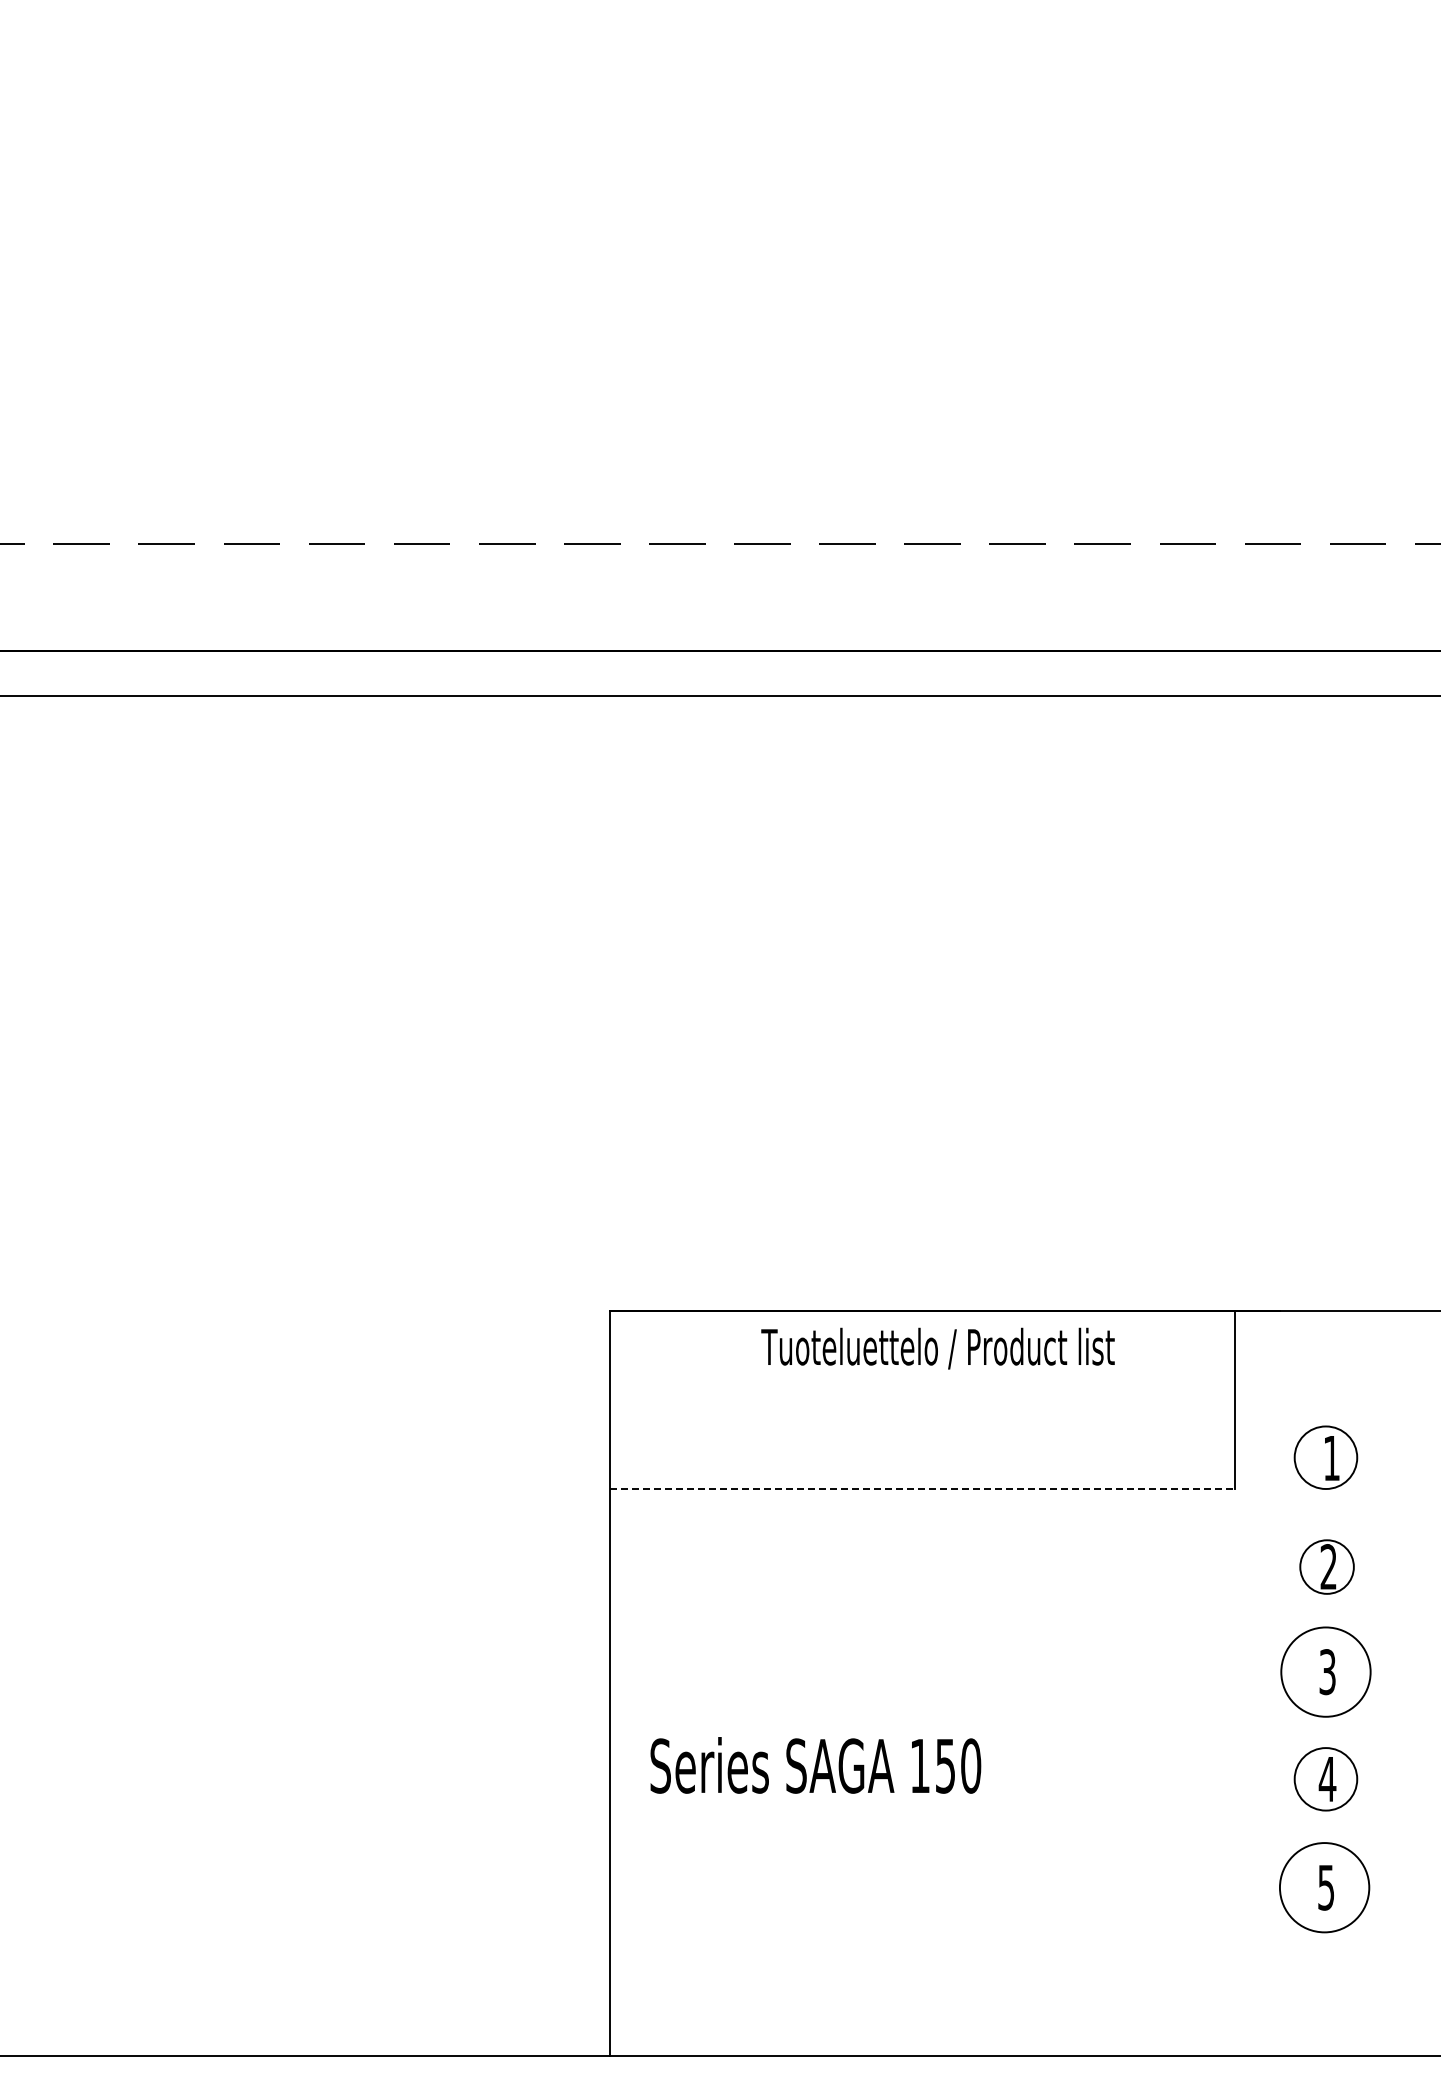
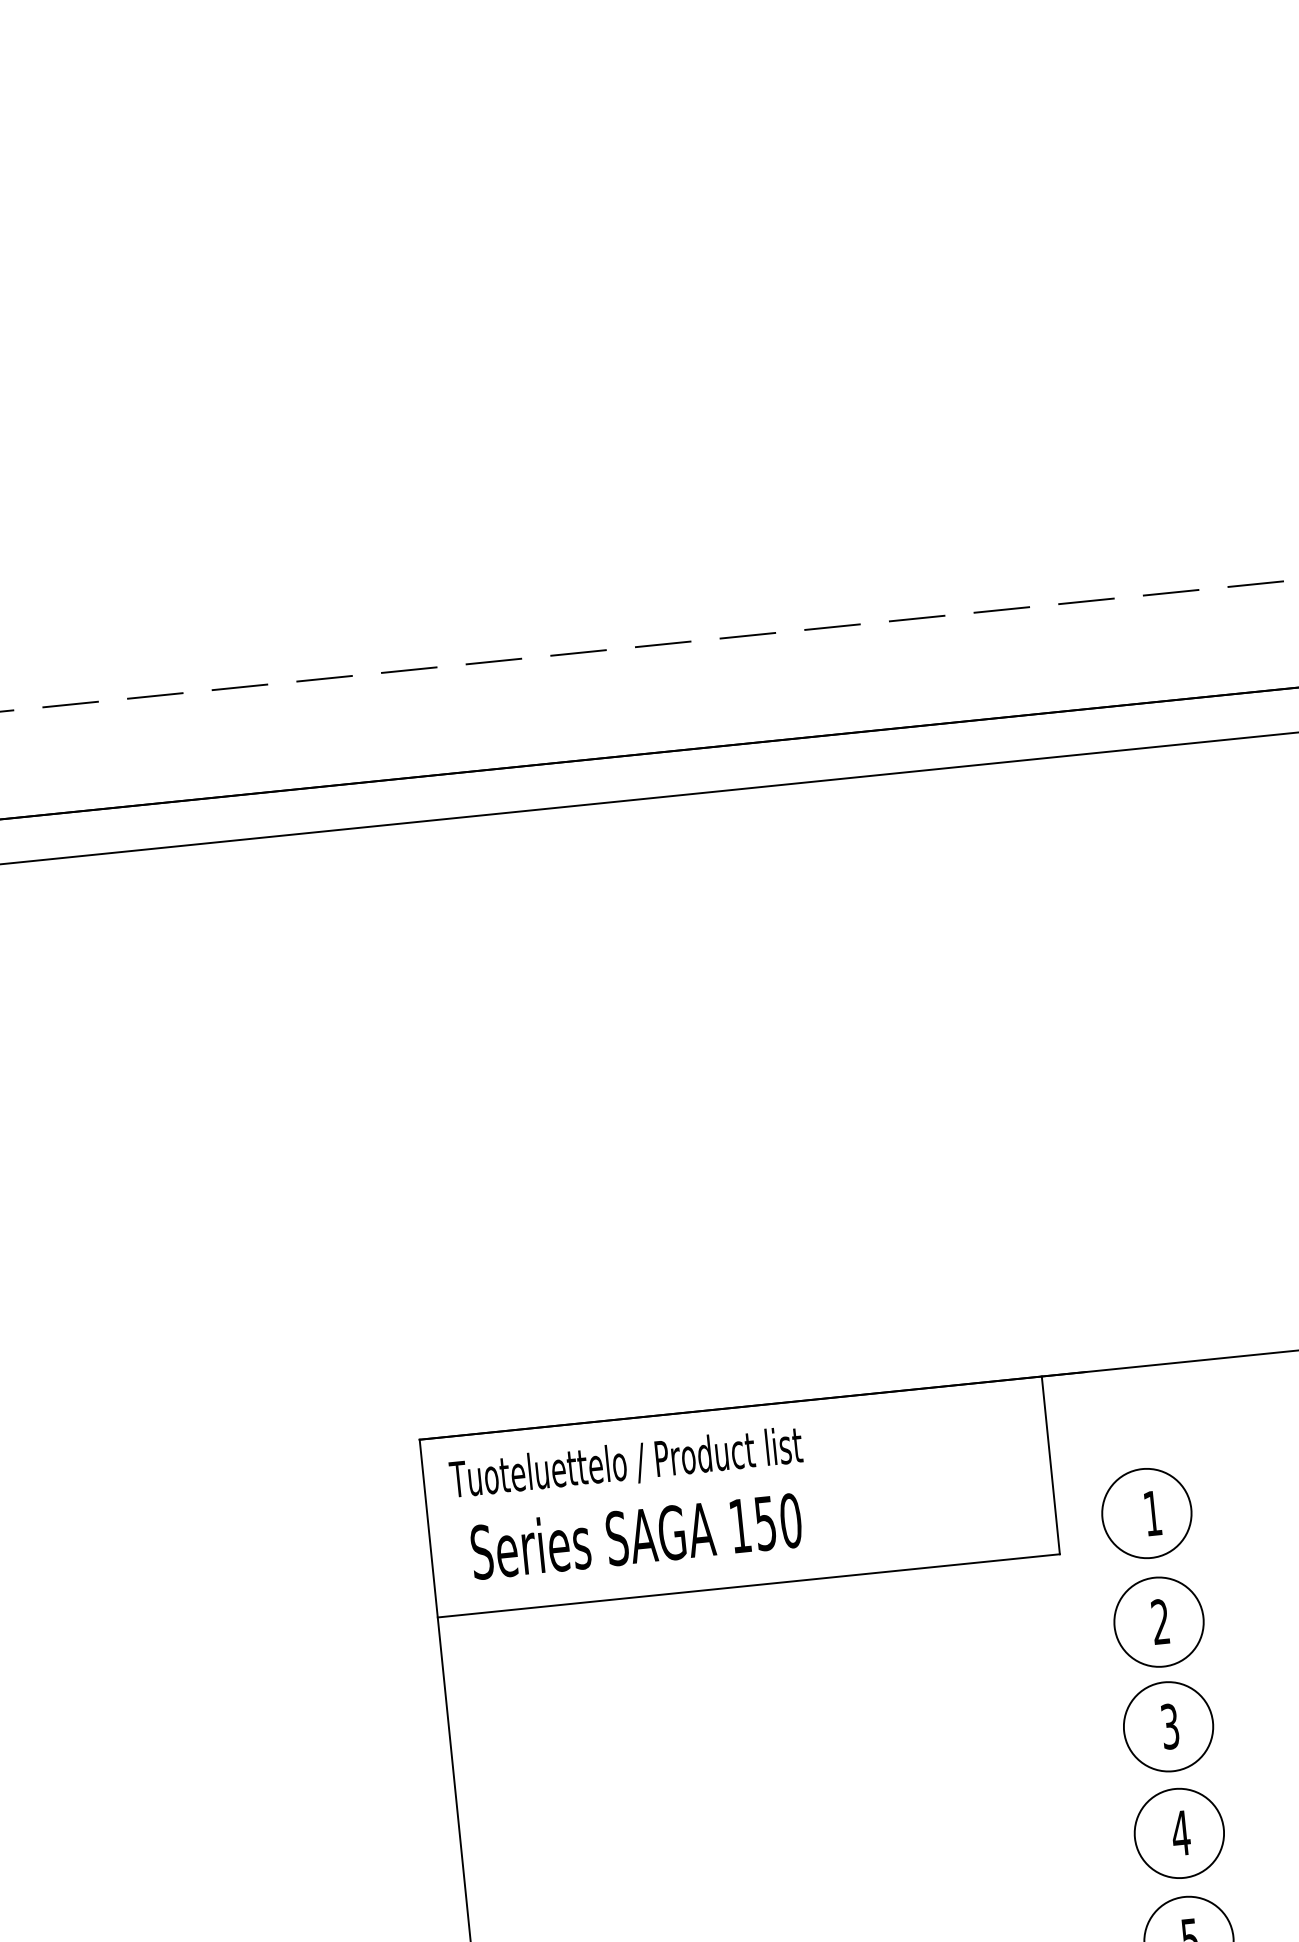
text: (937, 1348) -> (625, 1463), moved
circle: (1325, 1457) -> (1146, 1513), size x1.43
line: (922, 1489) -> (748, 1585), dashed -> solid
circle: (1326, 1566) -> (1158, 1621), size x1.67
text: (815, 1765) -> (636, 1536), moved
circle: (1325, 1778) -> (1178, 1832), size x1.43

